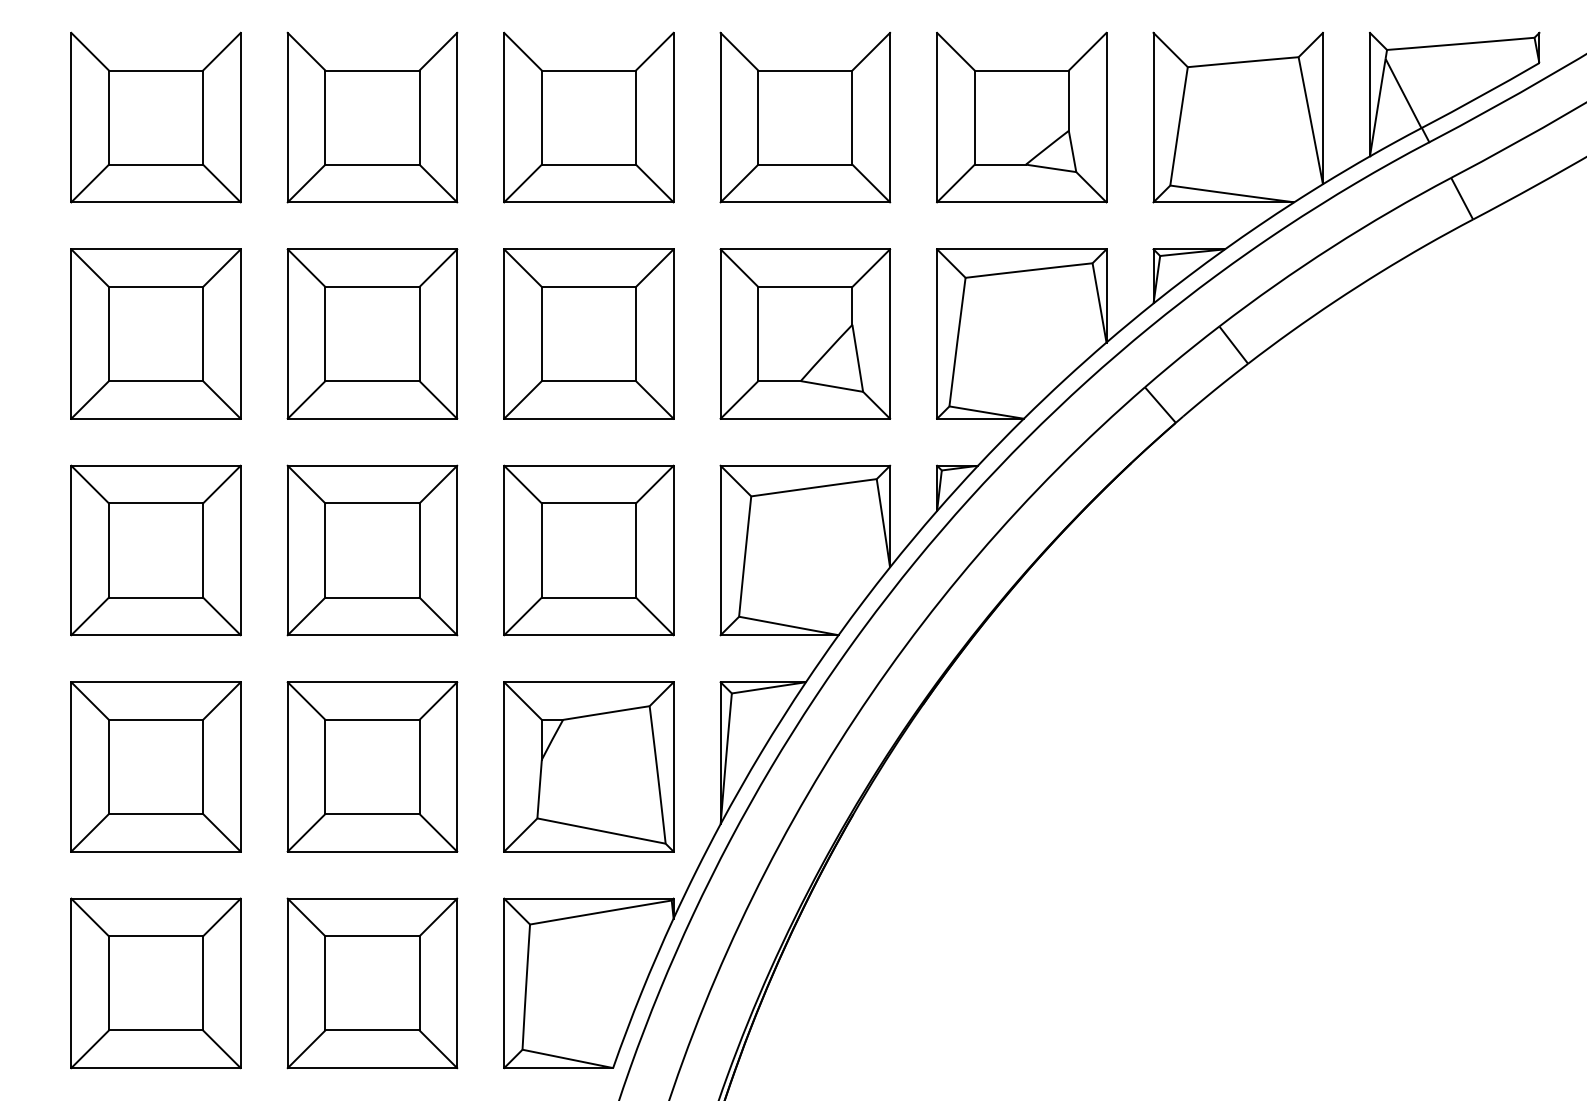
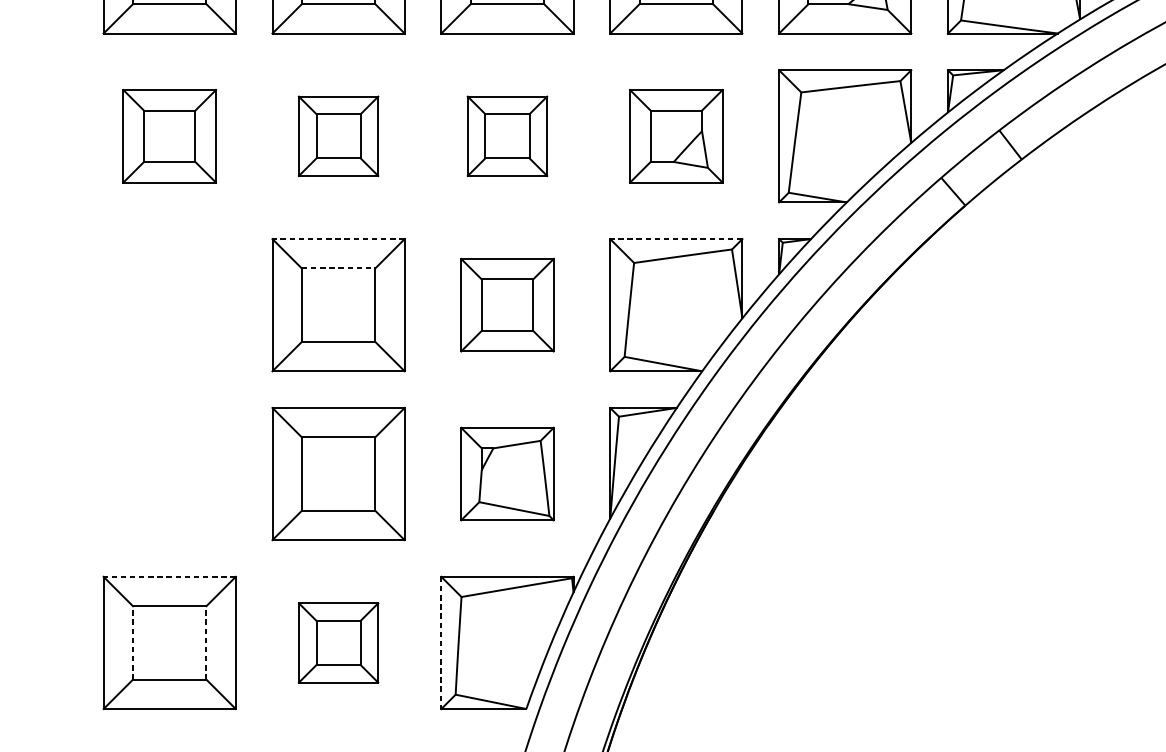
part: (155, 333) -> (169, 135), size x0.7
part: (372, 333) -> (338, 135), size x0.6
part: (588, 333) -> (507, 135), size x0.6
part: (805, 333) -> (676, 135), size x0.7
line: (372, 465) -> (338, 238), solid -> dashed
line: (805, 465) -> (676, 238), solid -> dashed
line: (372, 503) -> (338, 268), solid -> dashed
part: (155, 550) -> (169, 305), removed
part: (588, 550) -> (507, 305), size x0.7
part: (155, 766) -> (169, 473), removed
part: (588, 766) -> (507, 473), size x0.7
line: (156, 898) -> (170, 576), solid -> dashed
line: (108, 982) -> (132, 642), solid -> dashed
line: (203, 982) -> (206, 642), solid -> dashed
part: (372, 983) -> (338, 643), size x0.6
line: (504, 983) -> (441, 643), solid -> dashed

